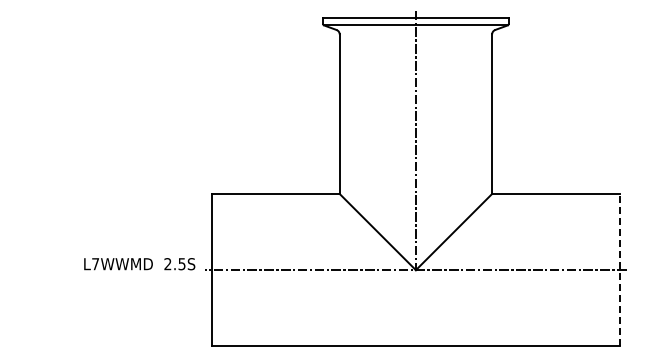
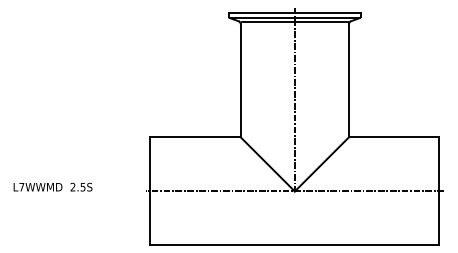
line: (415, 31) -> (294, 22), added
text: (139, 264) -> (52, 187), moved
line: (619, 269) -> (439, 190), dashed -> solid

